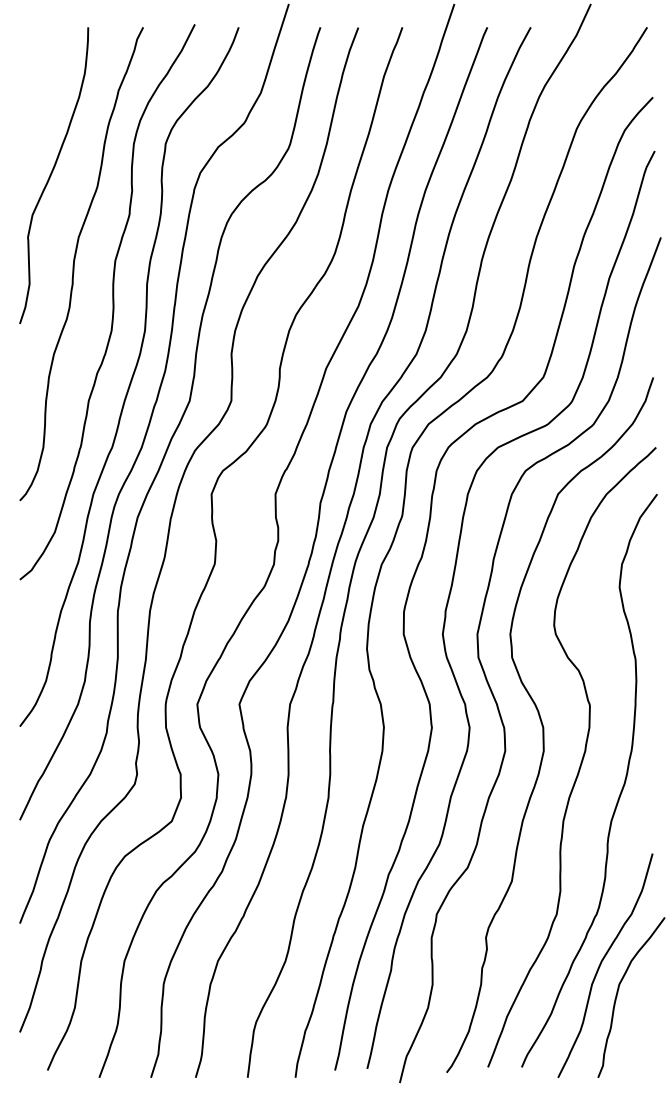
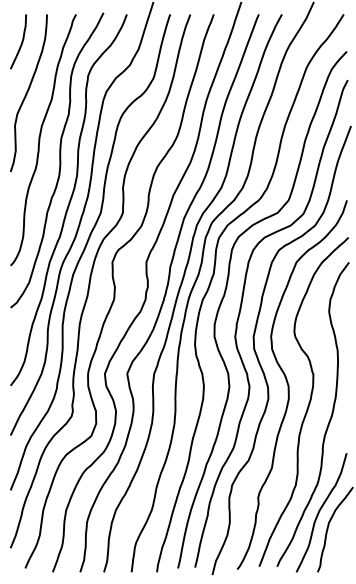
curve: (40, 78) -> (21, 41), added

